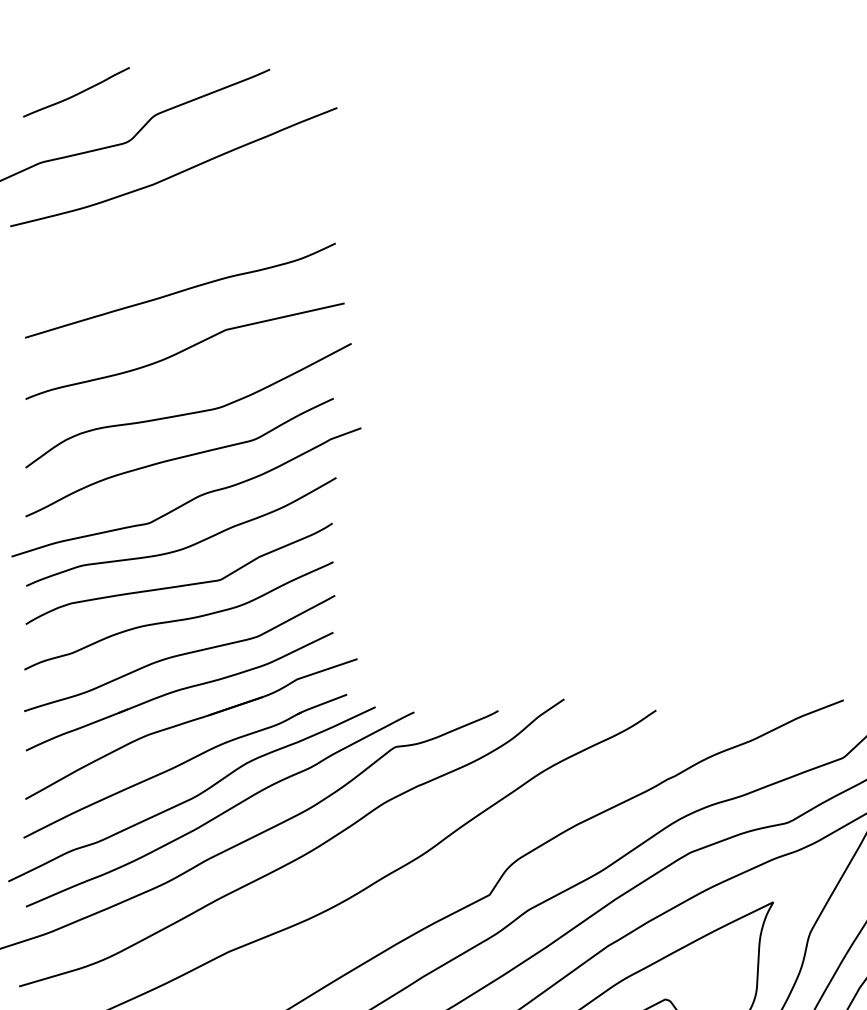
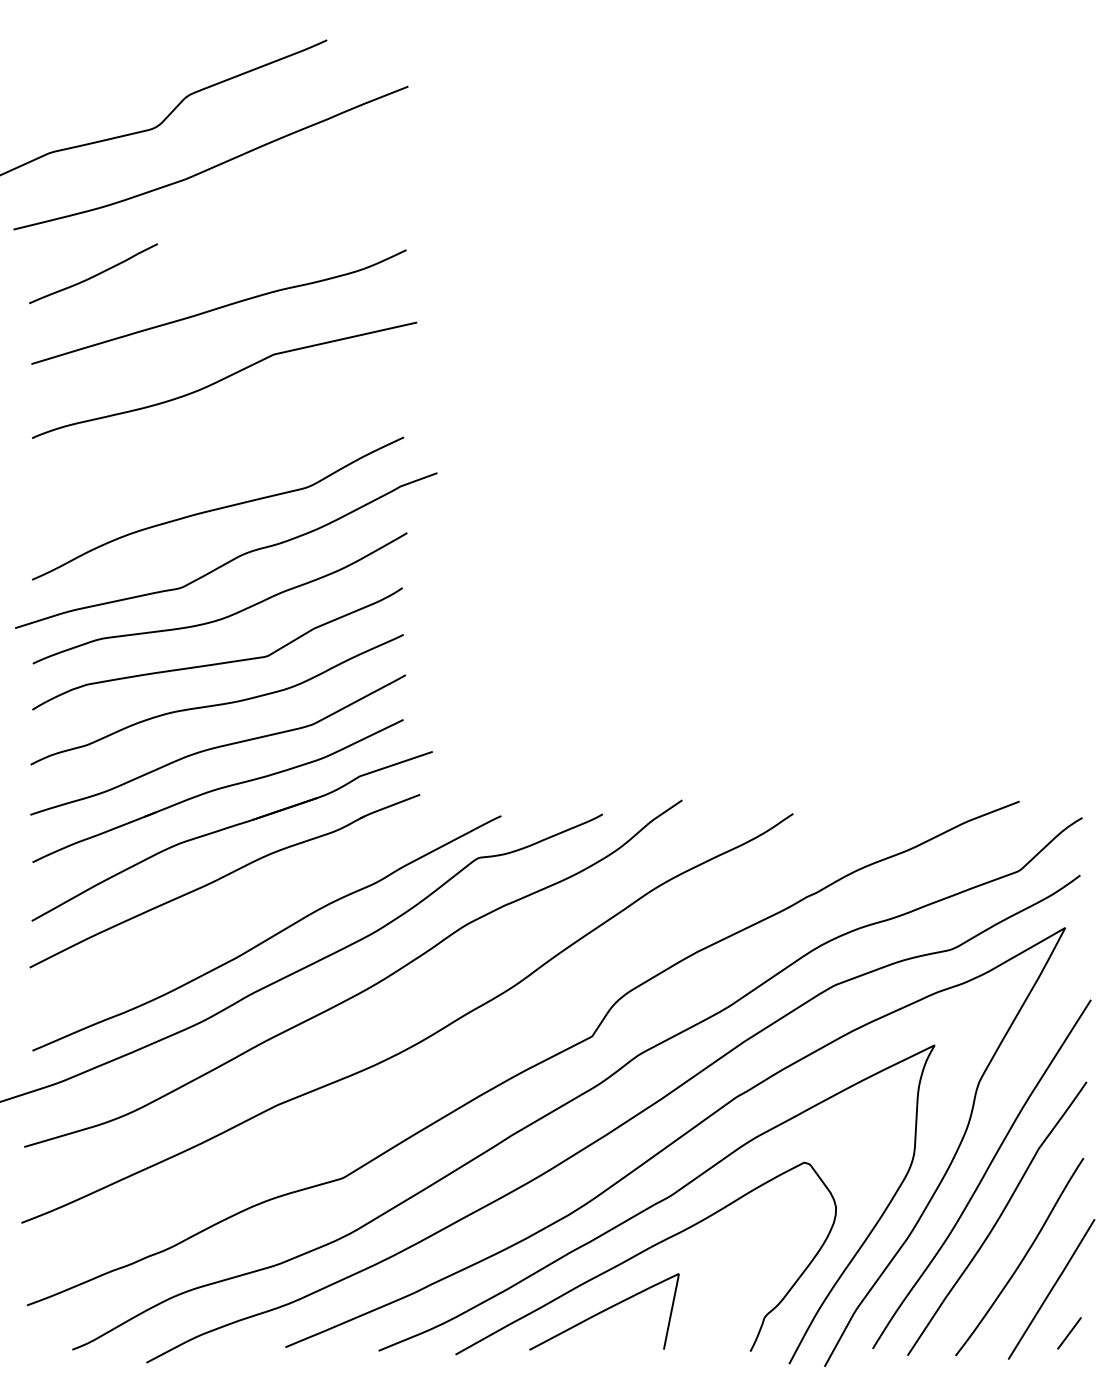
curve: (76, 93) -> (93, 275), moved
curve: (189, 412) -> (229, 454), removed
curve: (192, 797) -> (233, 918), removed

